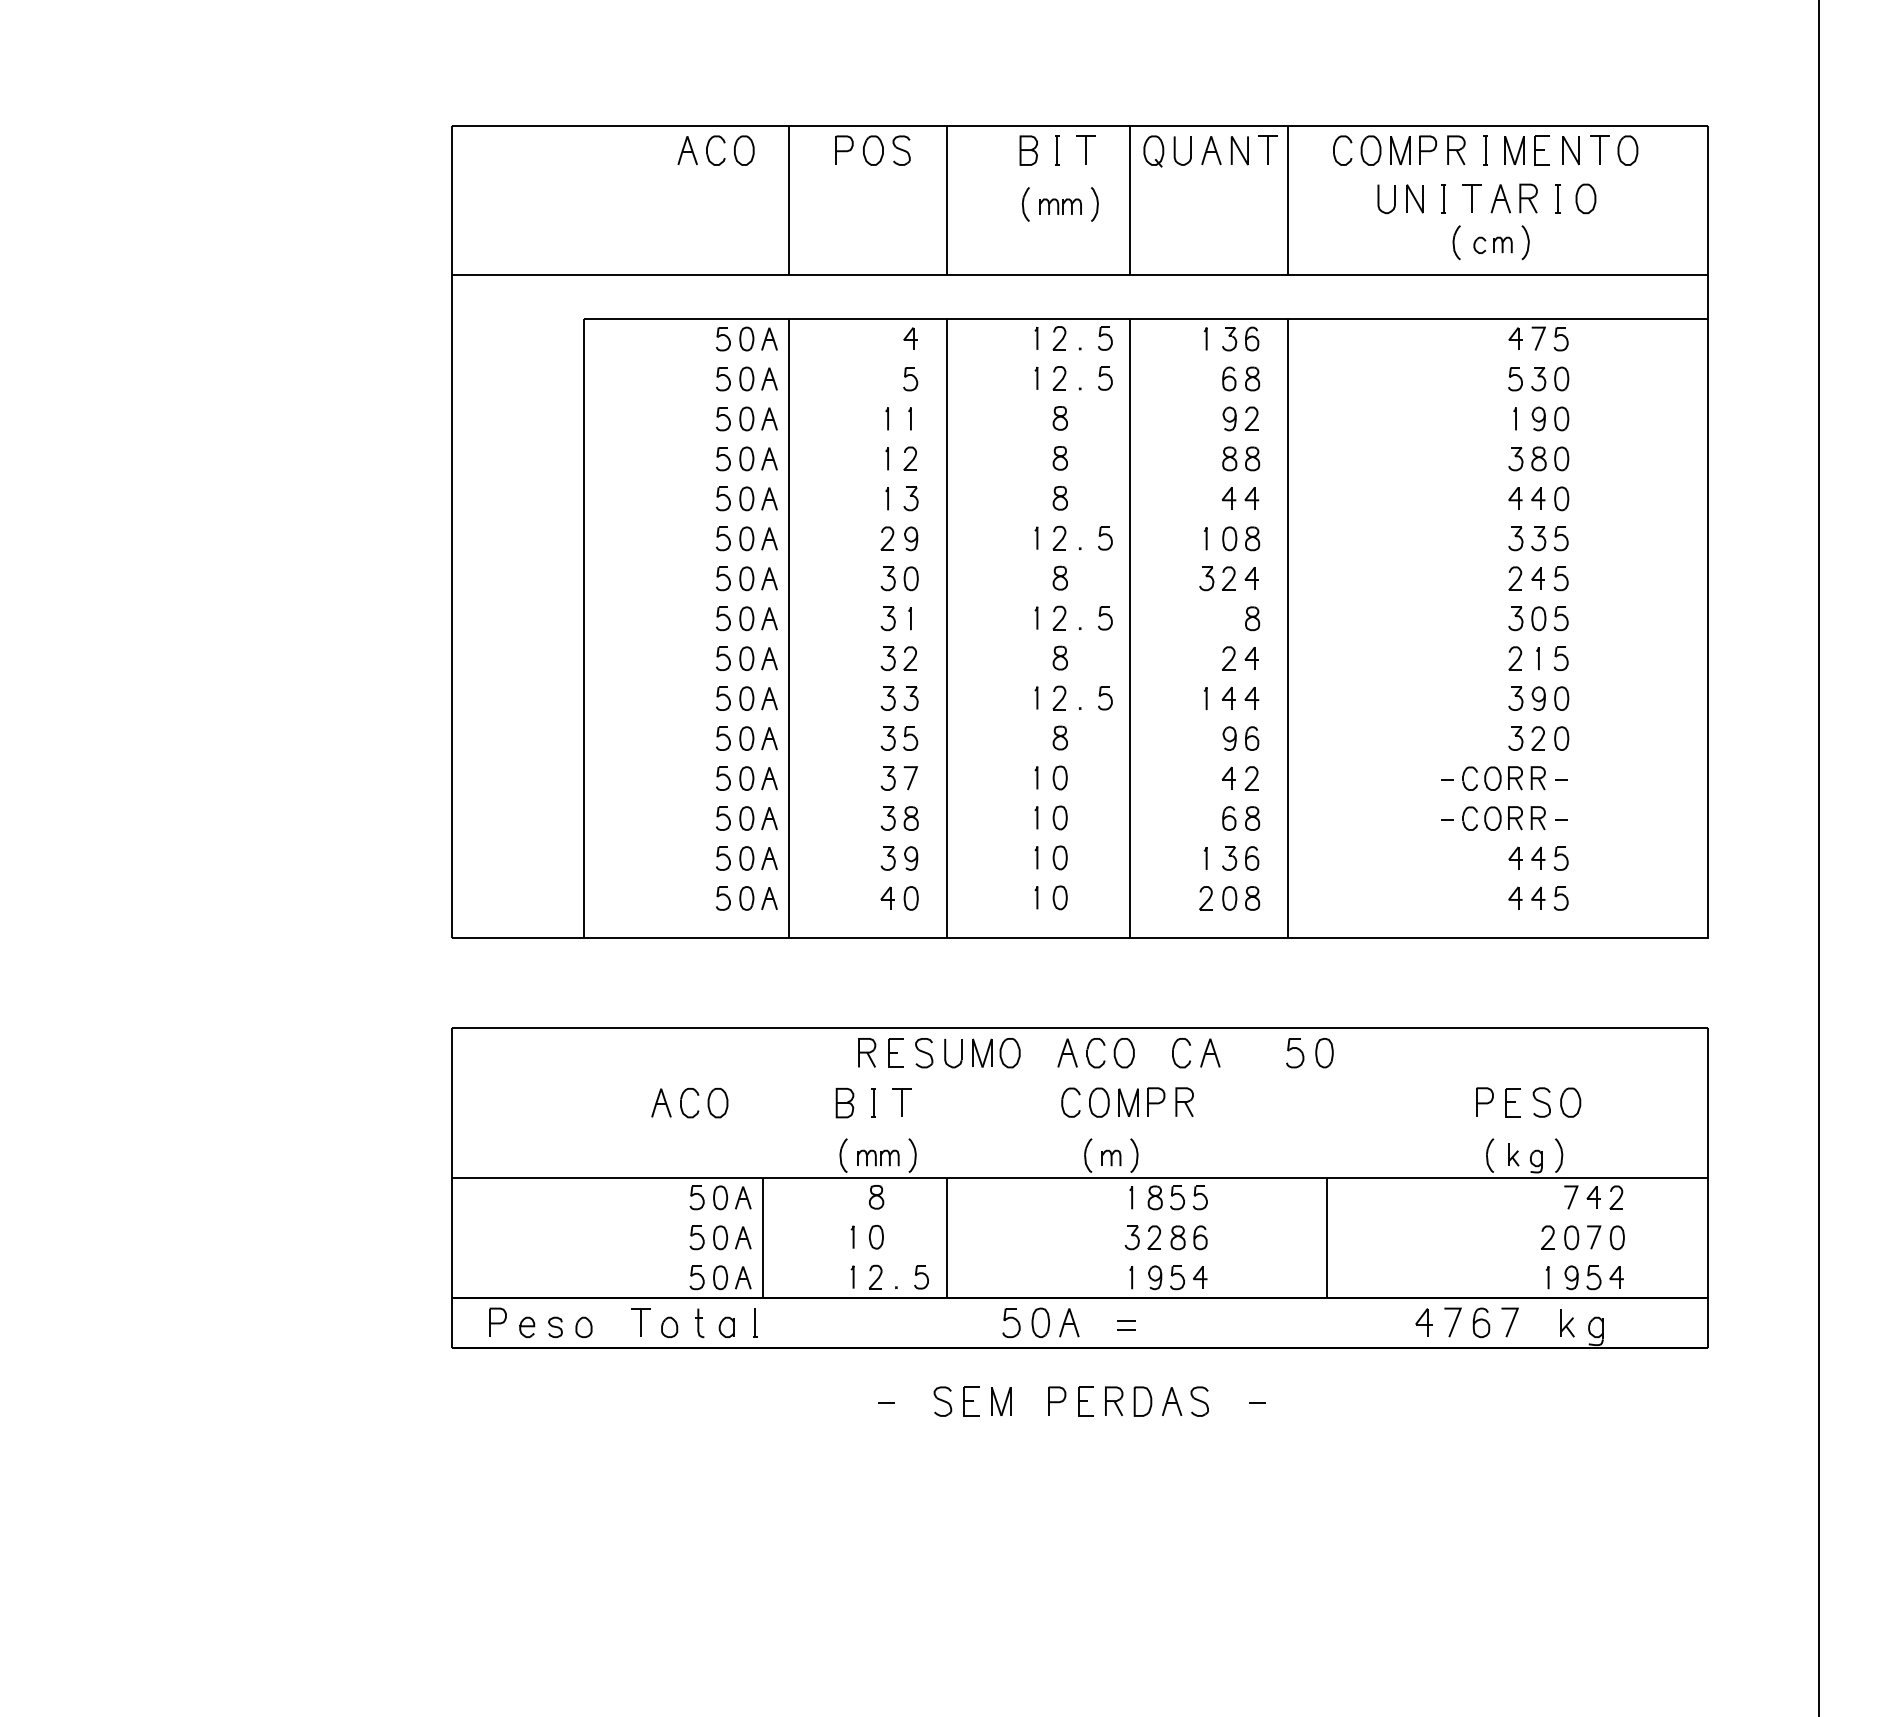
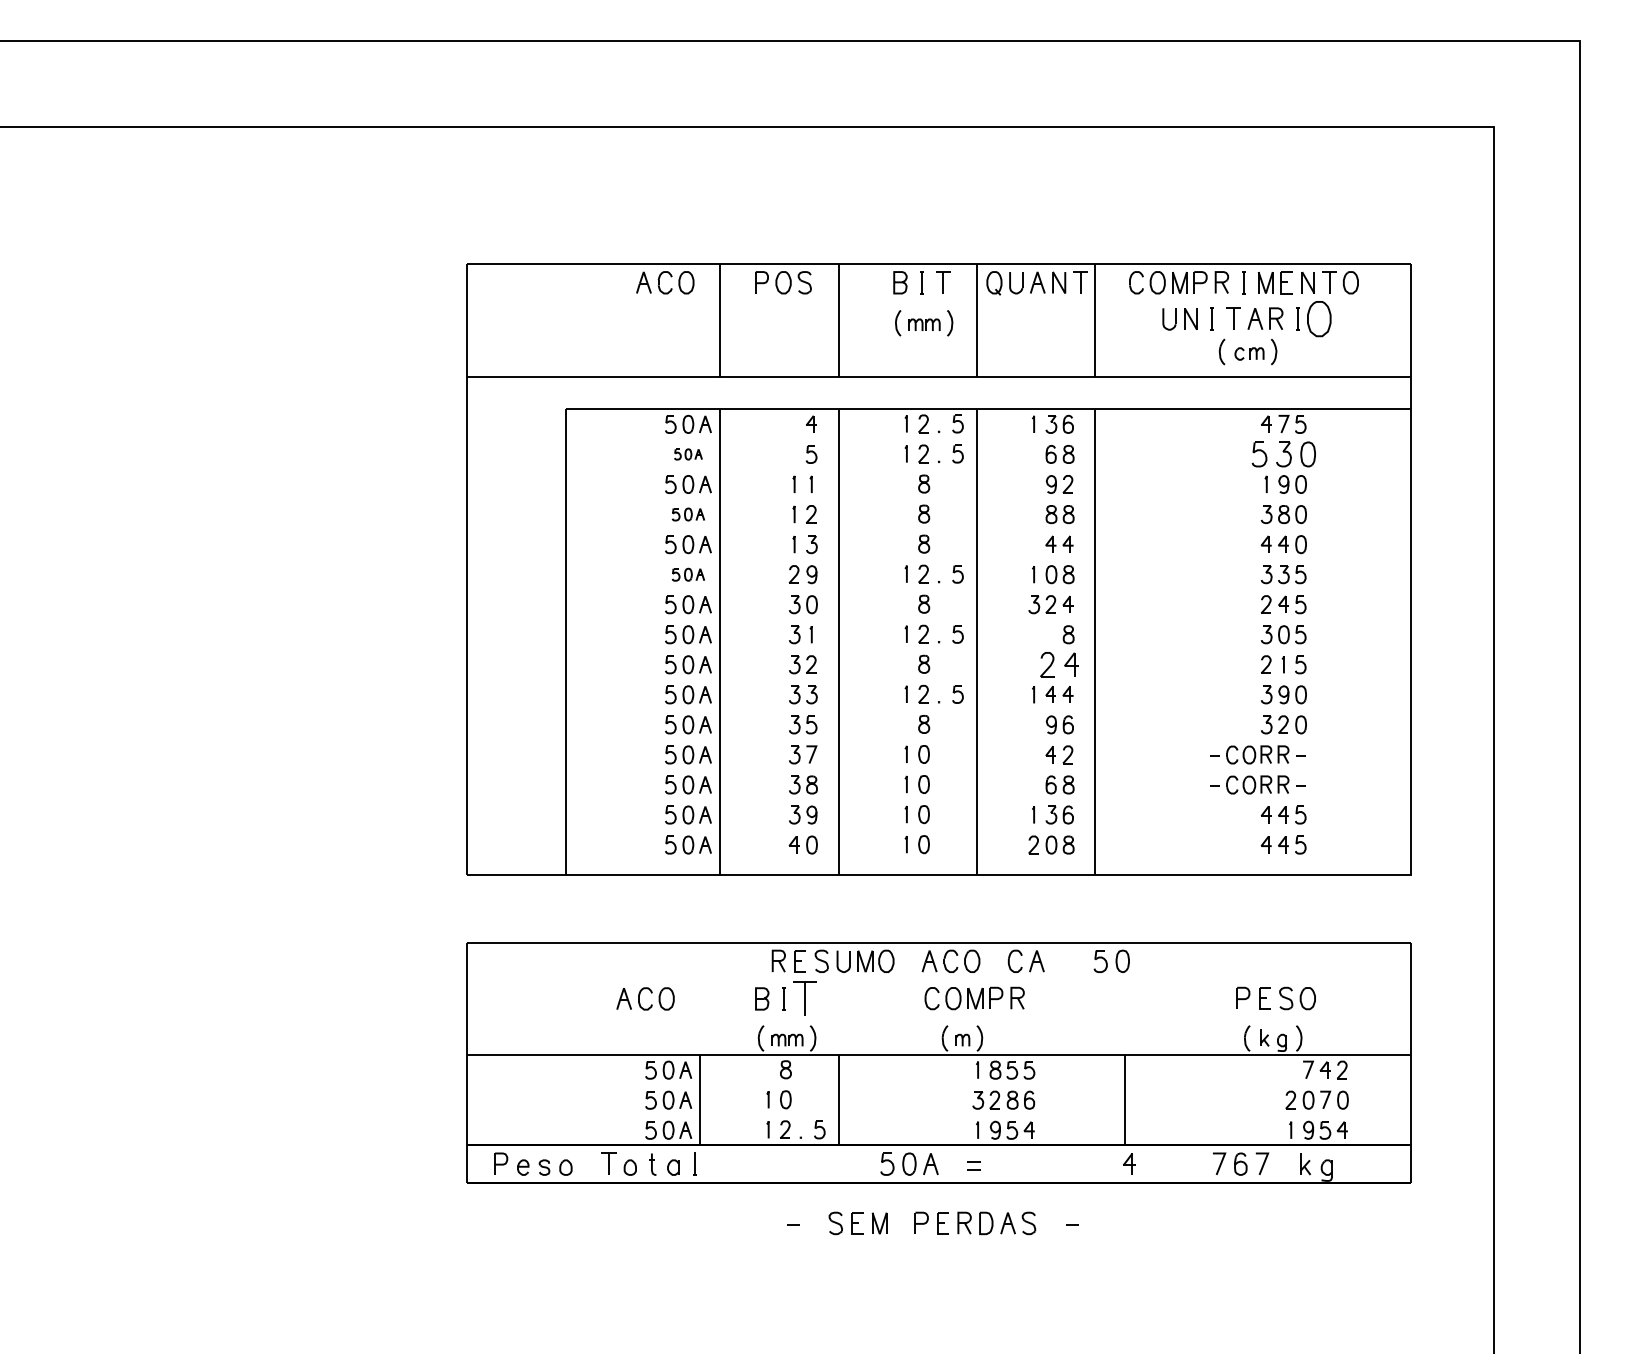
part: (1586, 198) -> (1319, 318), size x1.6
part: (746, 379) -> (688, 454), size x0.6
part: (1538, 379) -> (1283, 454), size x1.4
part: (746, 458) -> (688, 514), size x0.7
part: (746, 538) -> (688, 574), size x0.7
part: (1240, 658) -> (1059, 664), size x1.4
part: (902, 1102) -> (805, 998), size x1.6
part: (1423, 1321) -> (1129, 1163), moved

